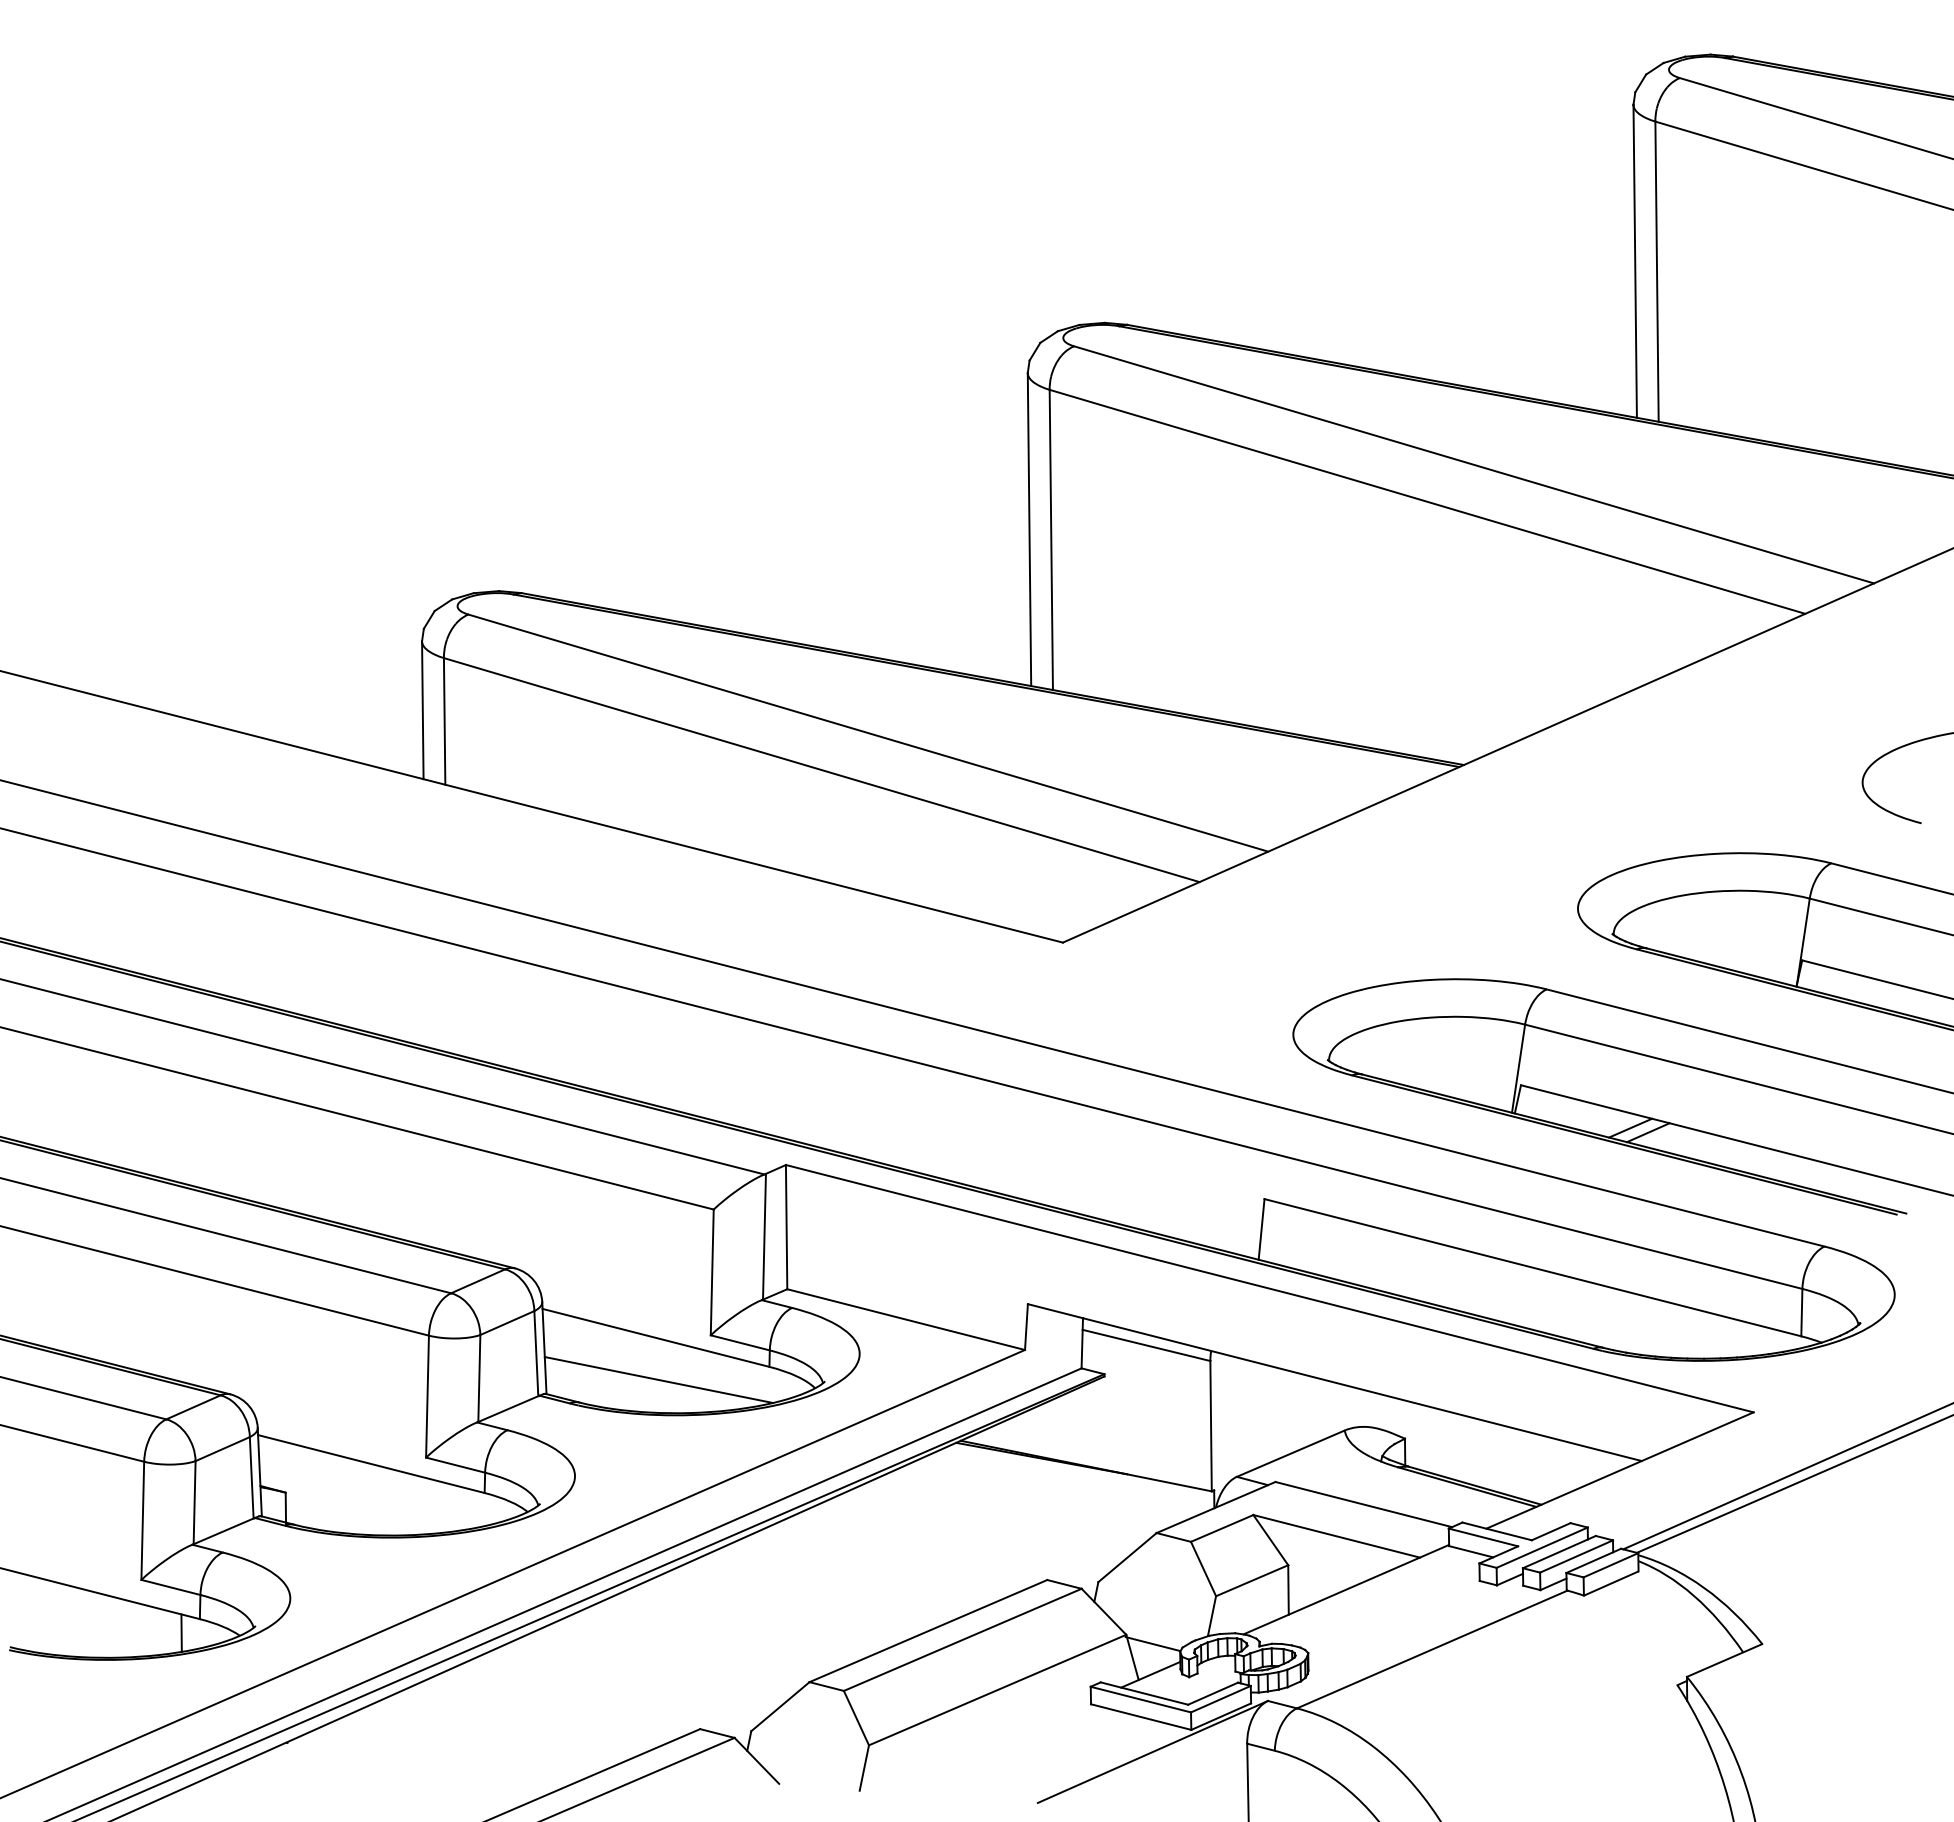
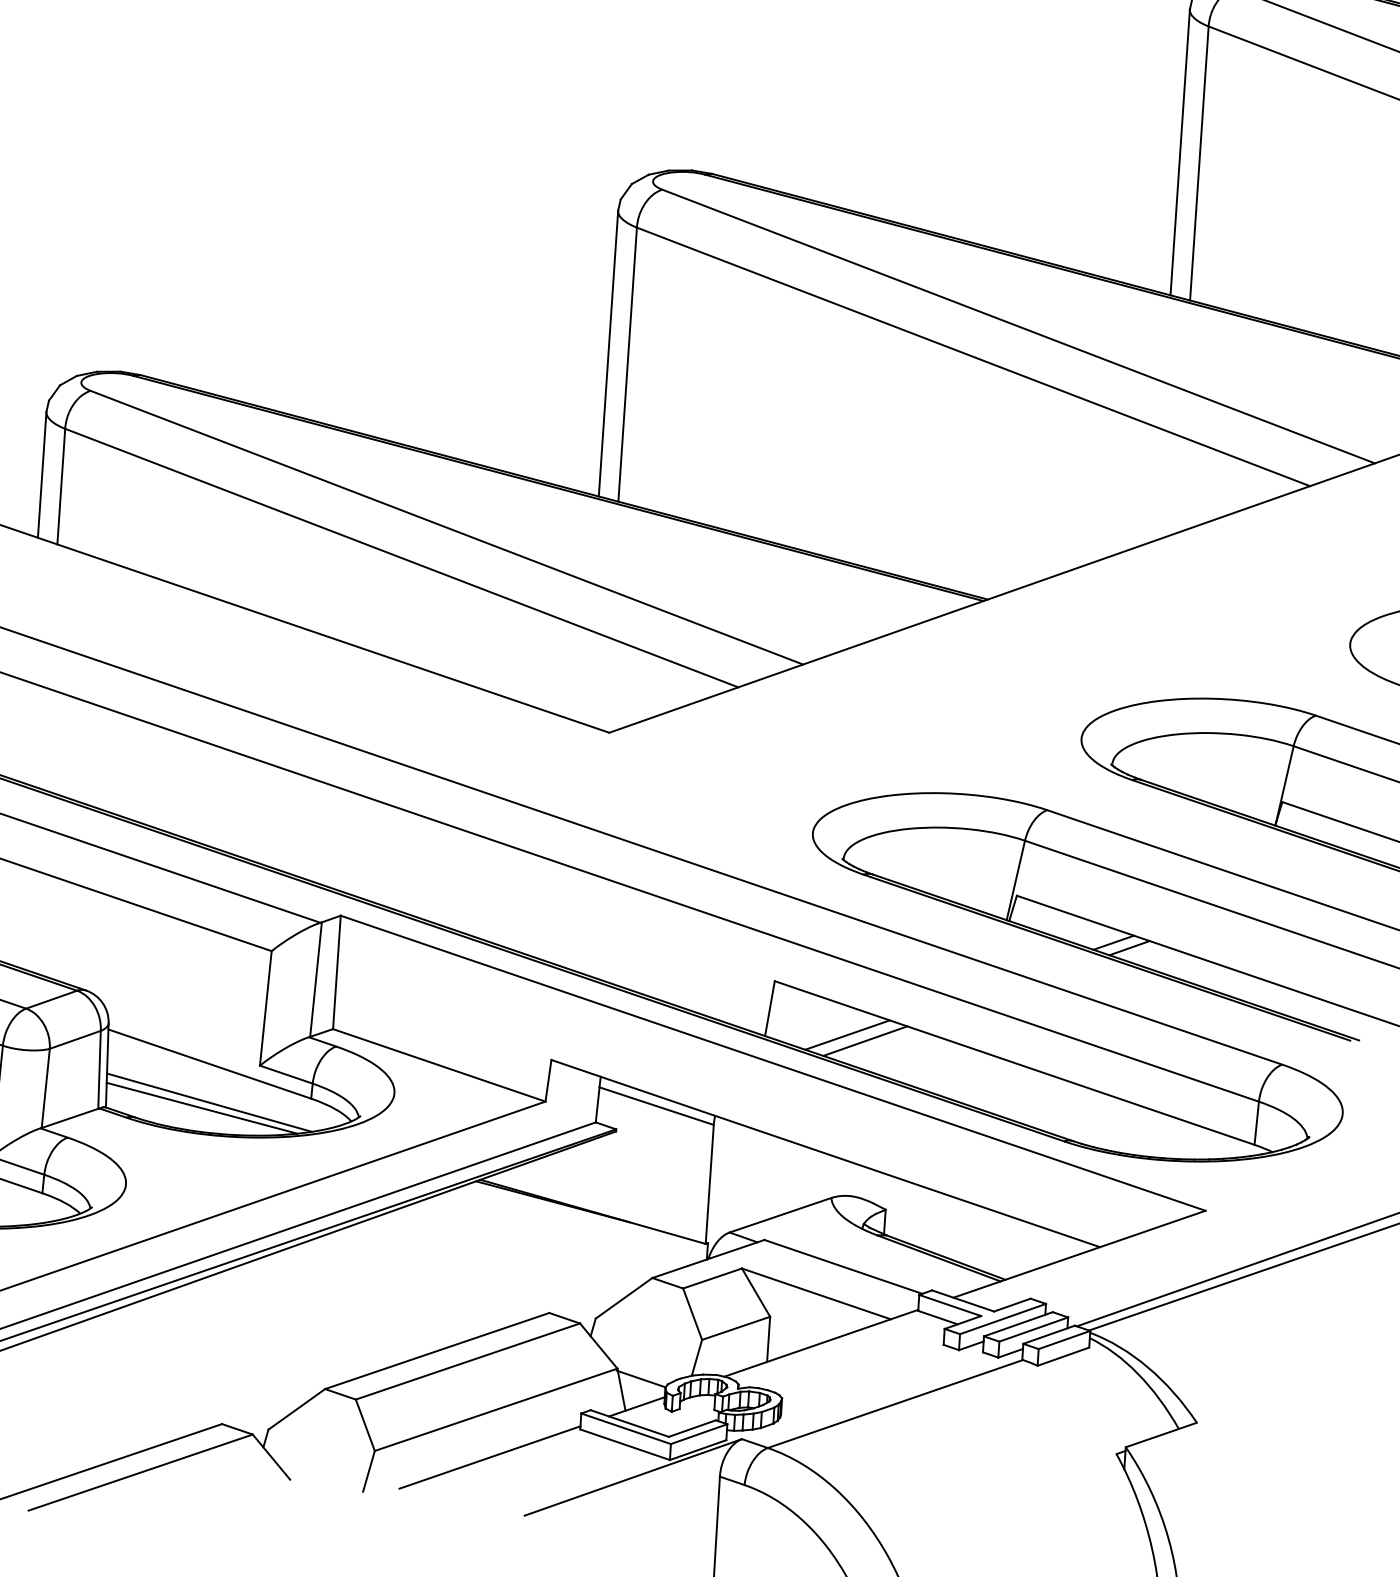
line: (1348, 1251) -> (847, 1034), added
line: (1367, 1256) -> (864, 1040), added
line: (651, 1386) -> (202, 1108), added
line: (994, 1742) -> (489, 1457), added

